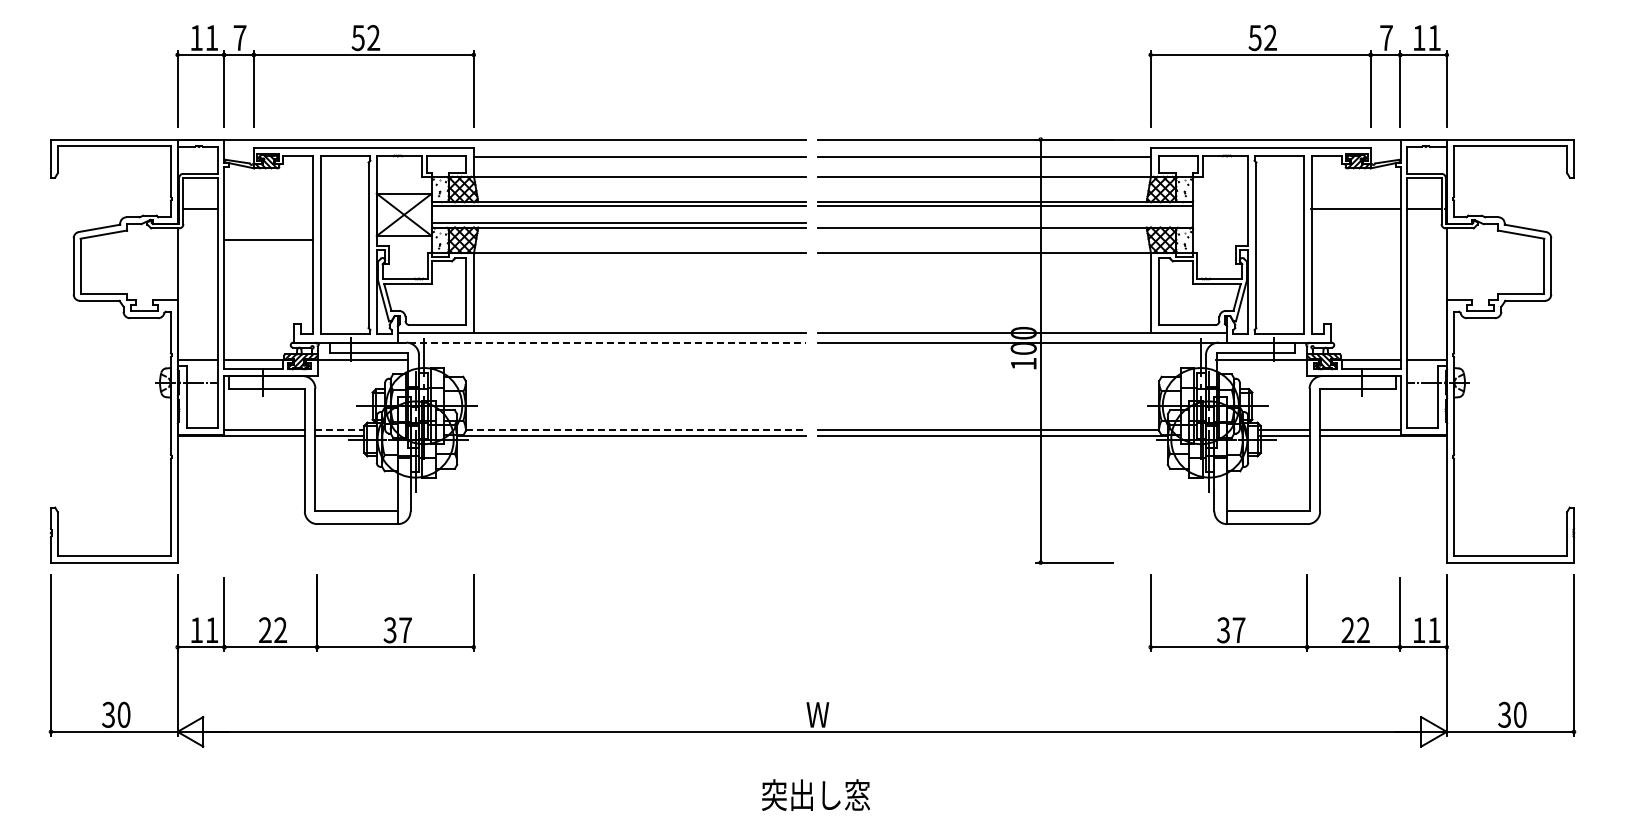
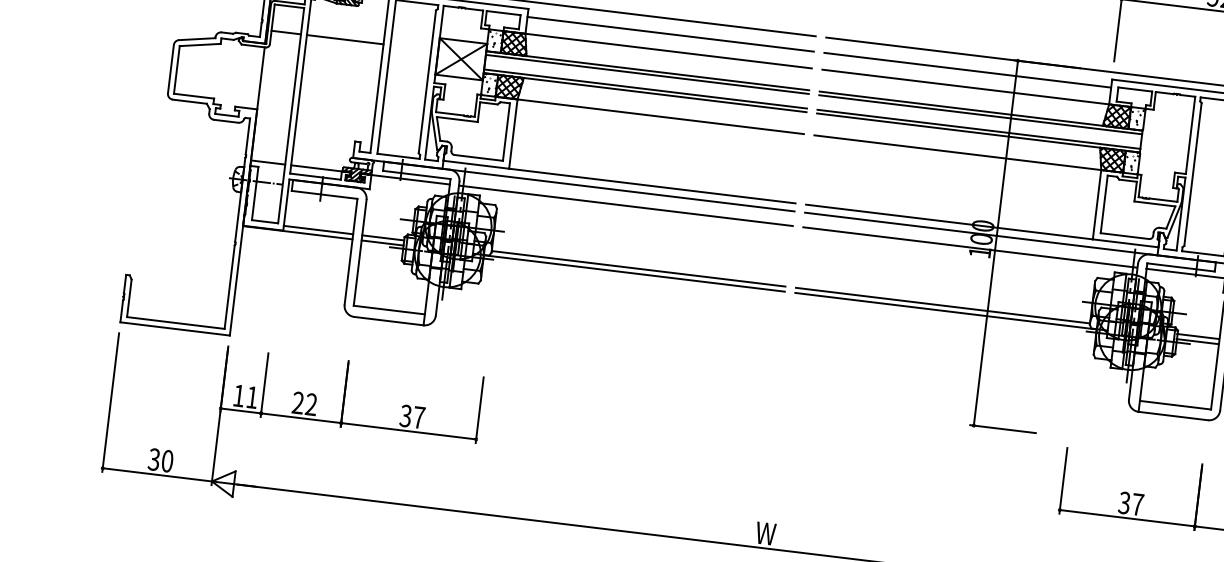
line: (1005, 223) -> (978, 129), added
line: (268, 239) -> (344, 39), moved
line: (602, 342) -> (618, 190), dashed -> solid
line: (612, 359) -> (625, 205), added
line: (1011, 359) -> (969, 247), added
line: (340, 429) -> (383, 237), dashed -> solid
line: (636, 429) -> (639, 268), dashed -> solid

